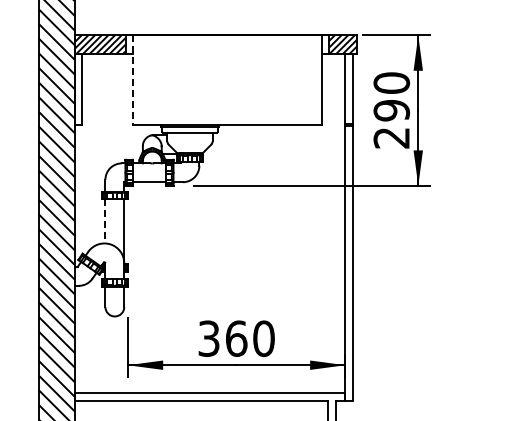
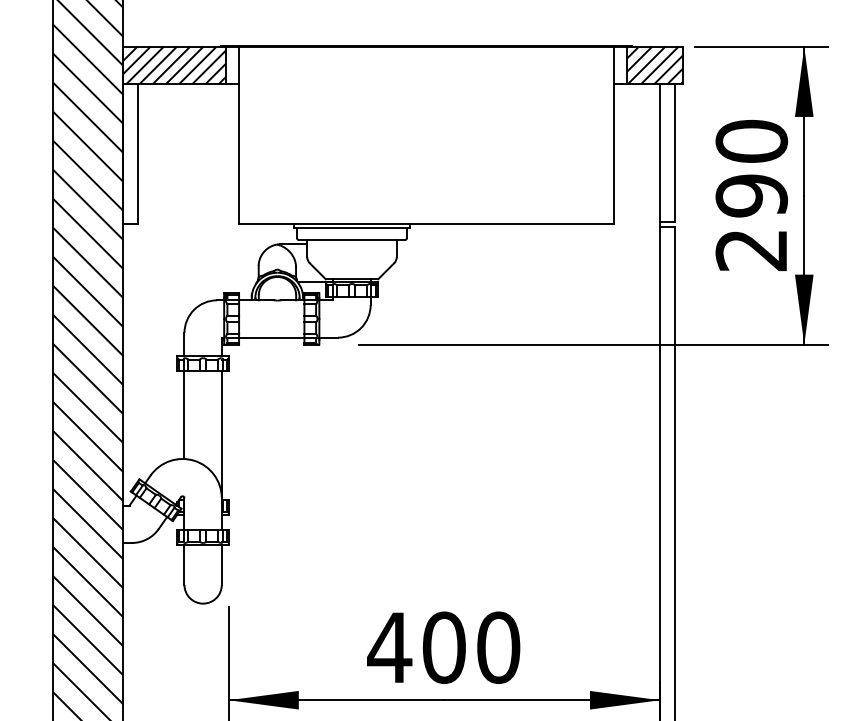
line: (132, 80) -> (238, 136), dashed -> solid
line: (105, 221) -> (184, 415), dashed -> solid
text: (222, 338) -> (416, 647), 360 -> 400

